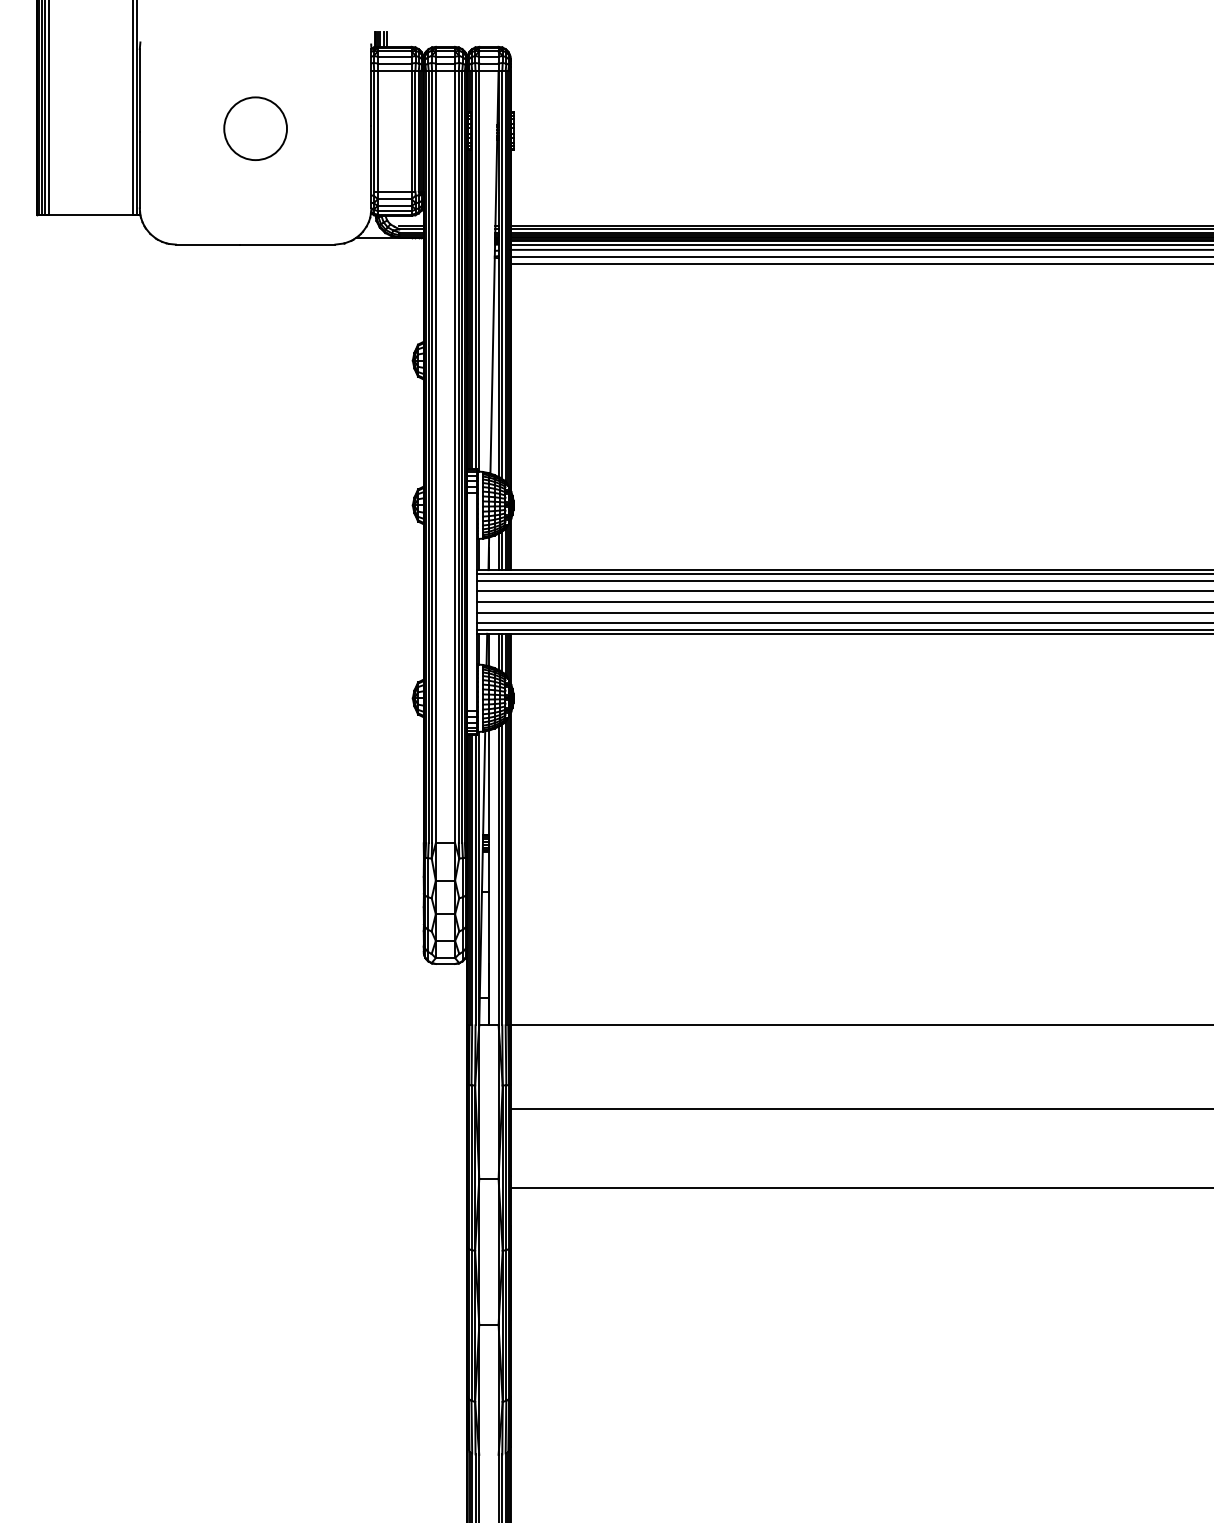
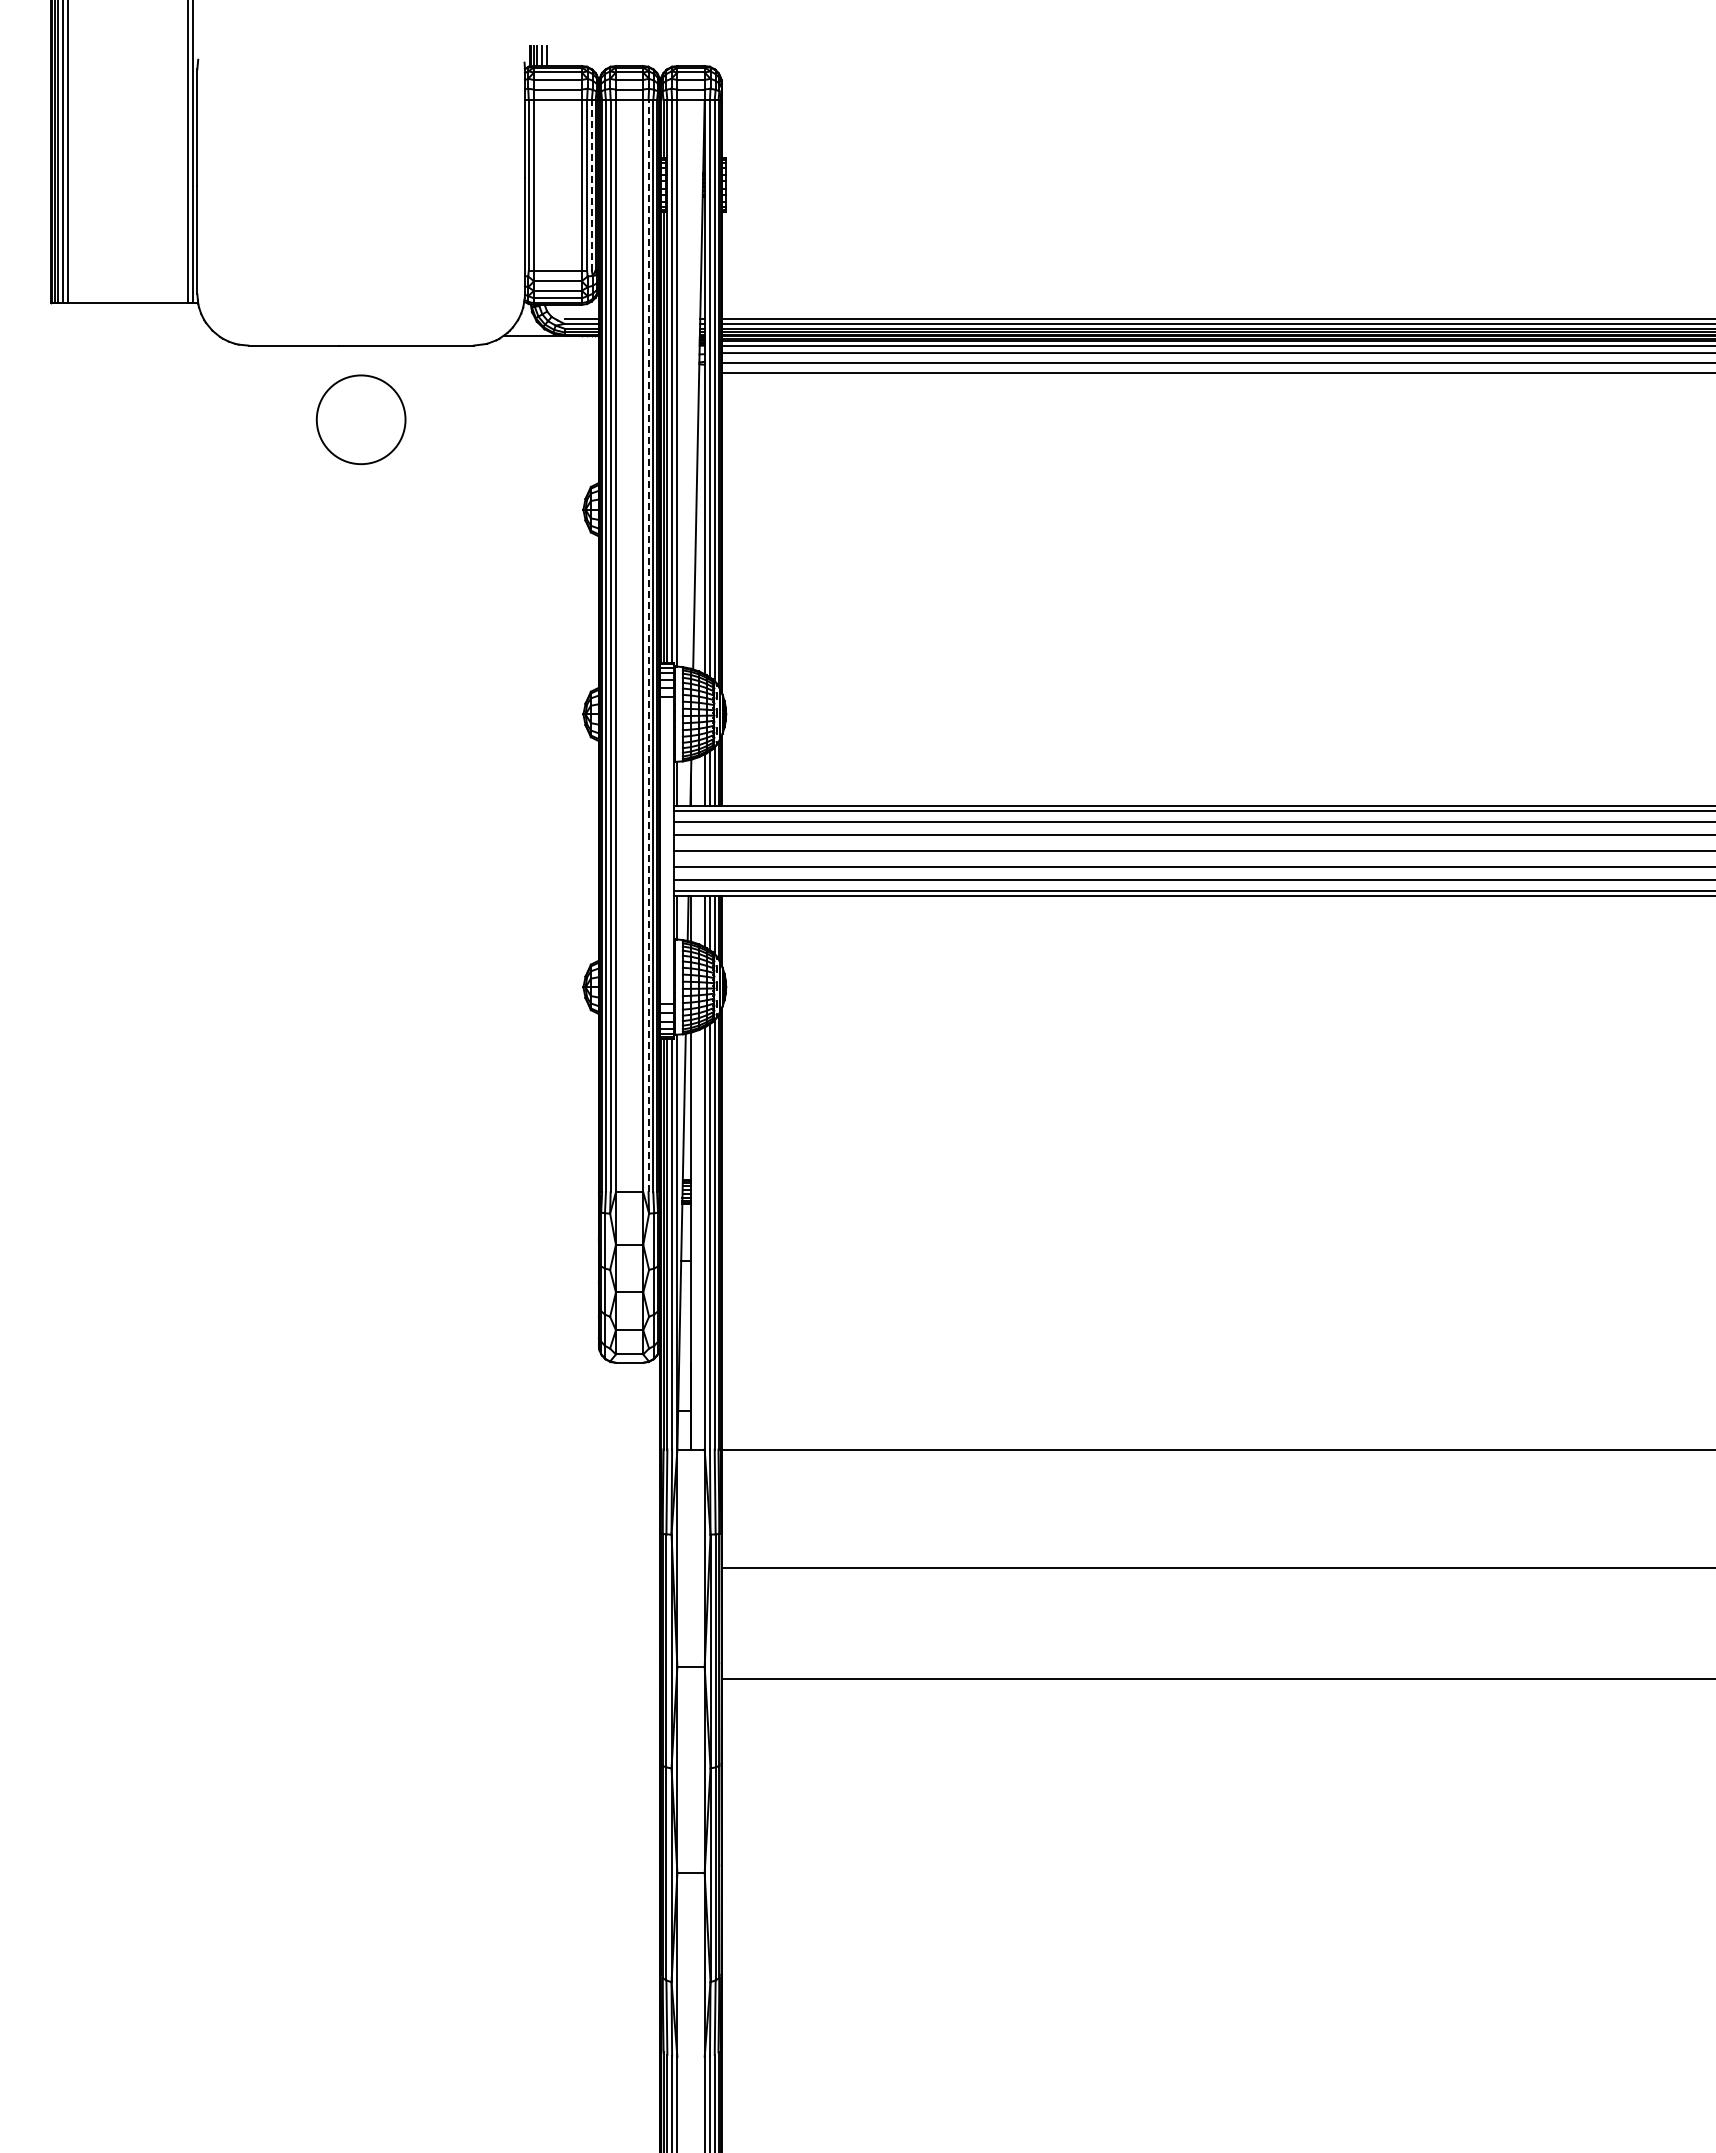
circle: (255, 128) -> (360, 419), moved
line: (418, 130) -> (591, 184), solid -> dashed
line: (458, 456) -> (648, 645), solid -> dashed

